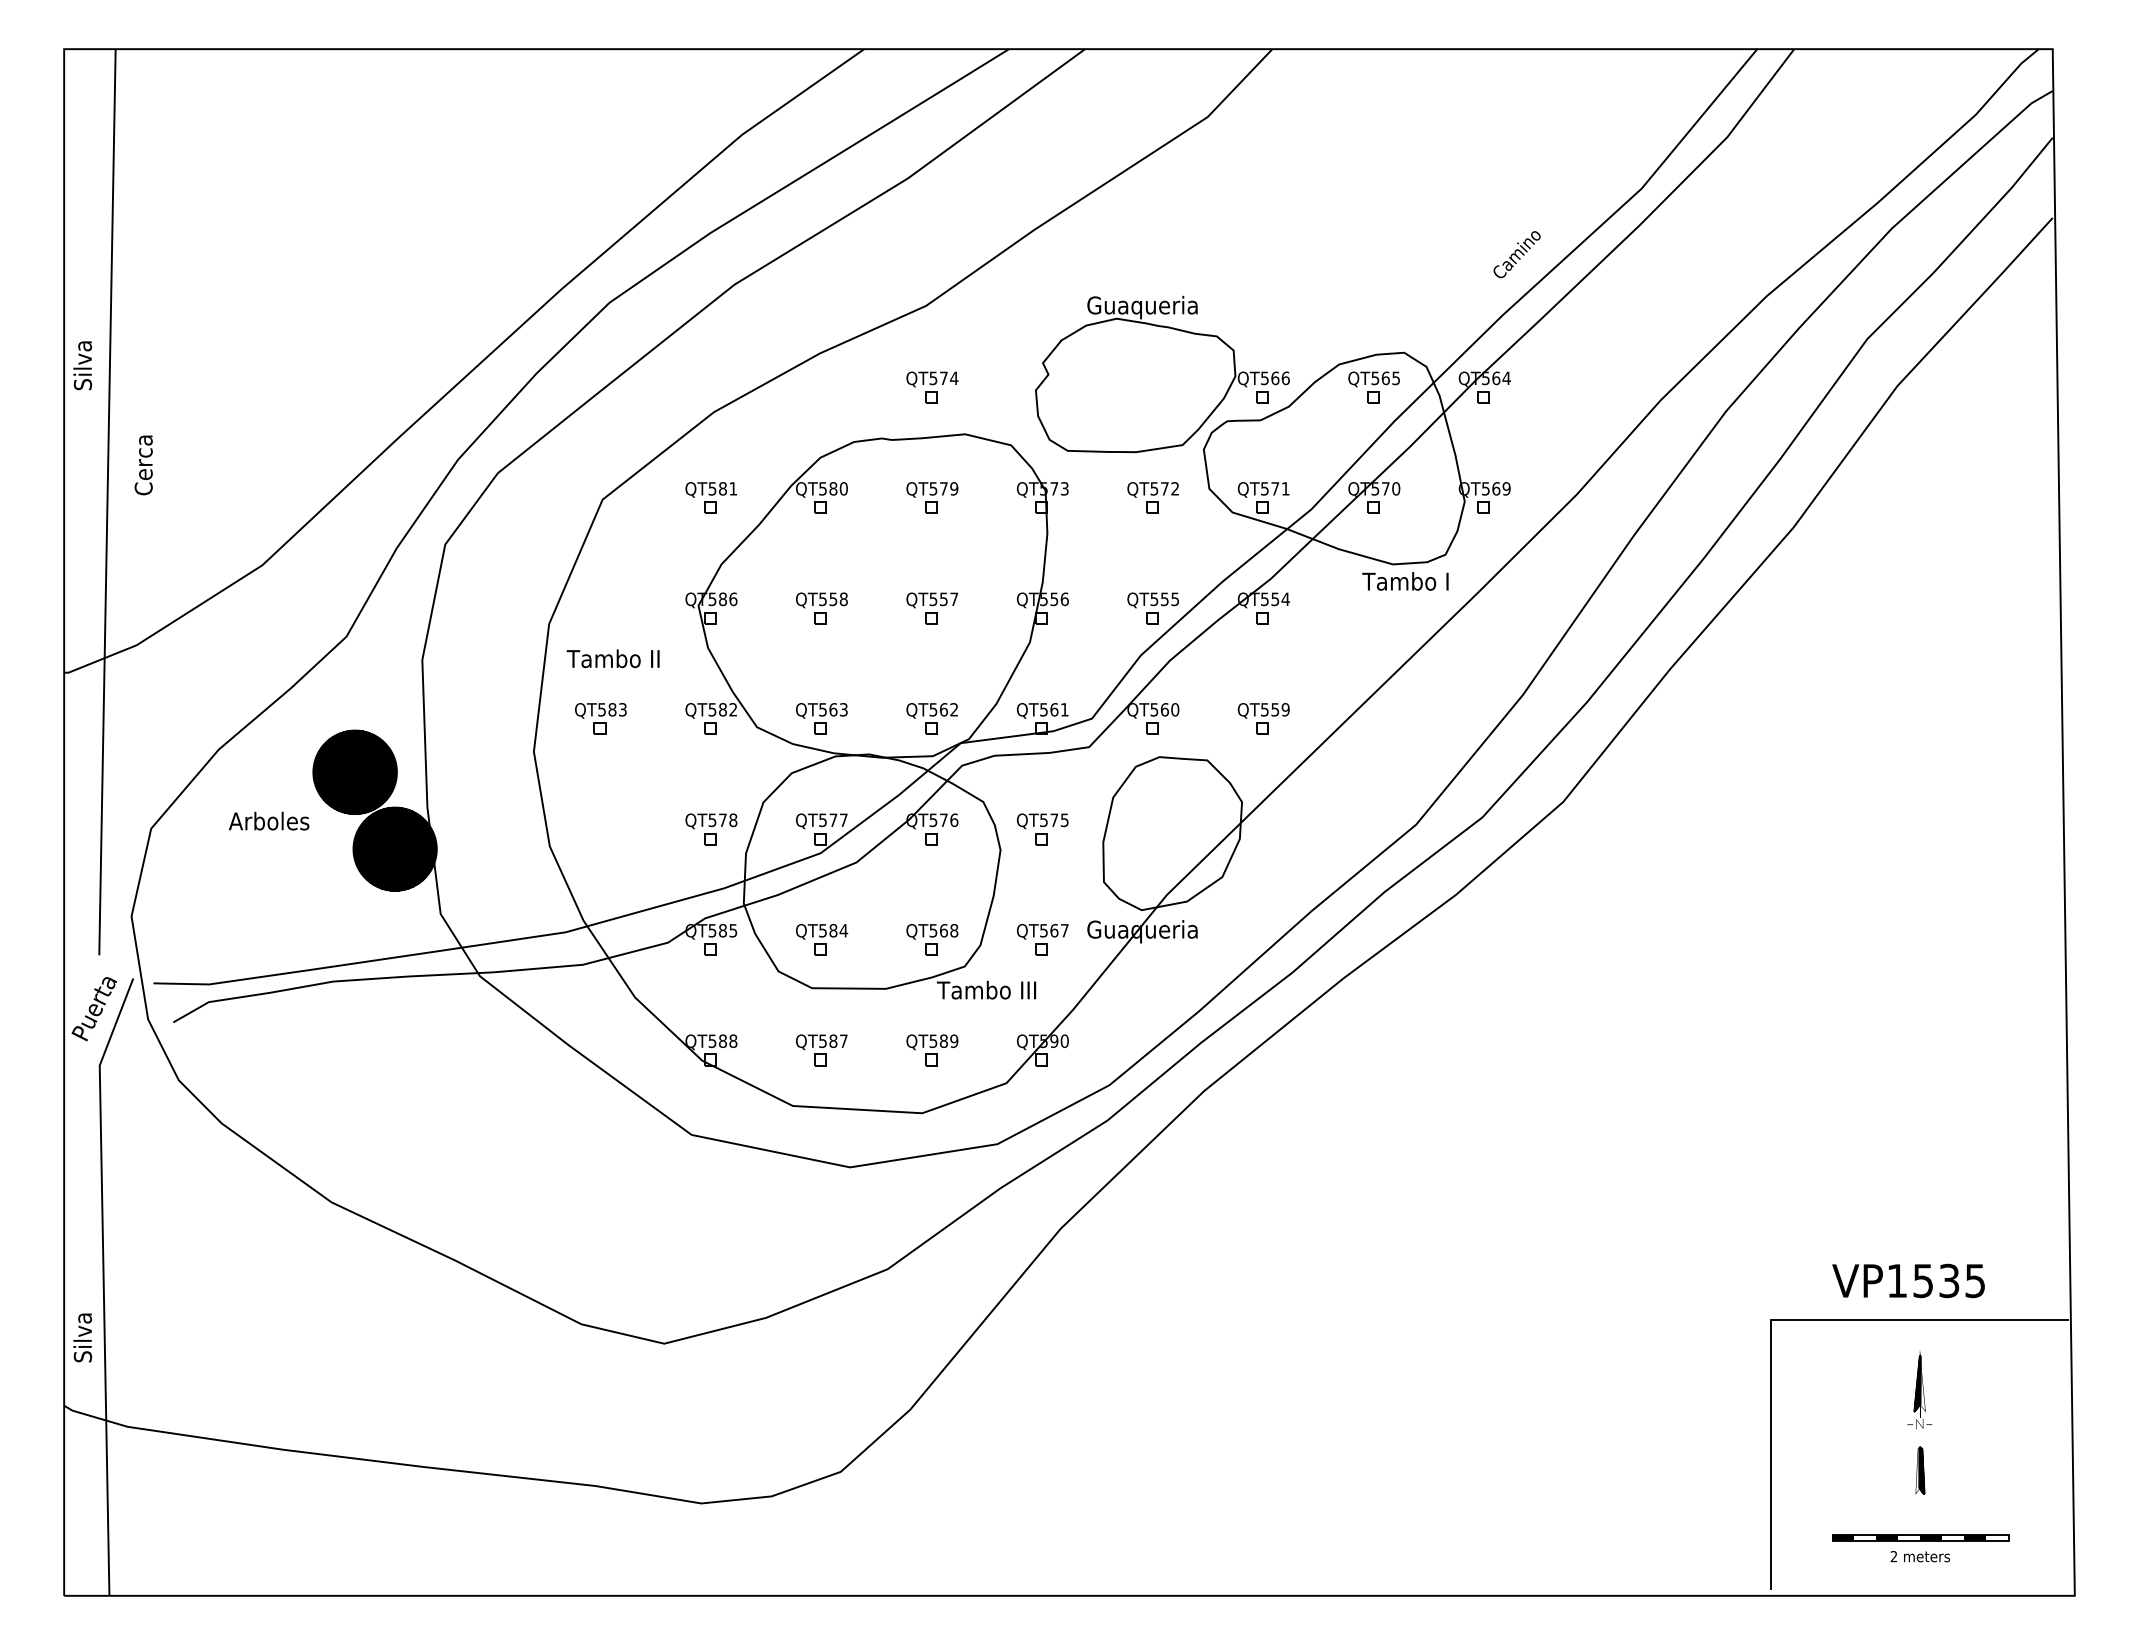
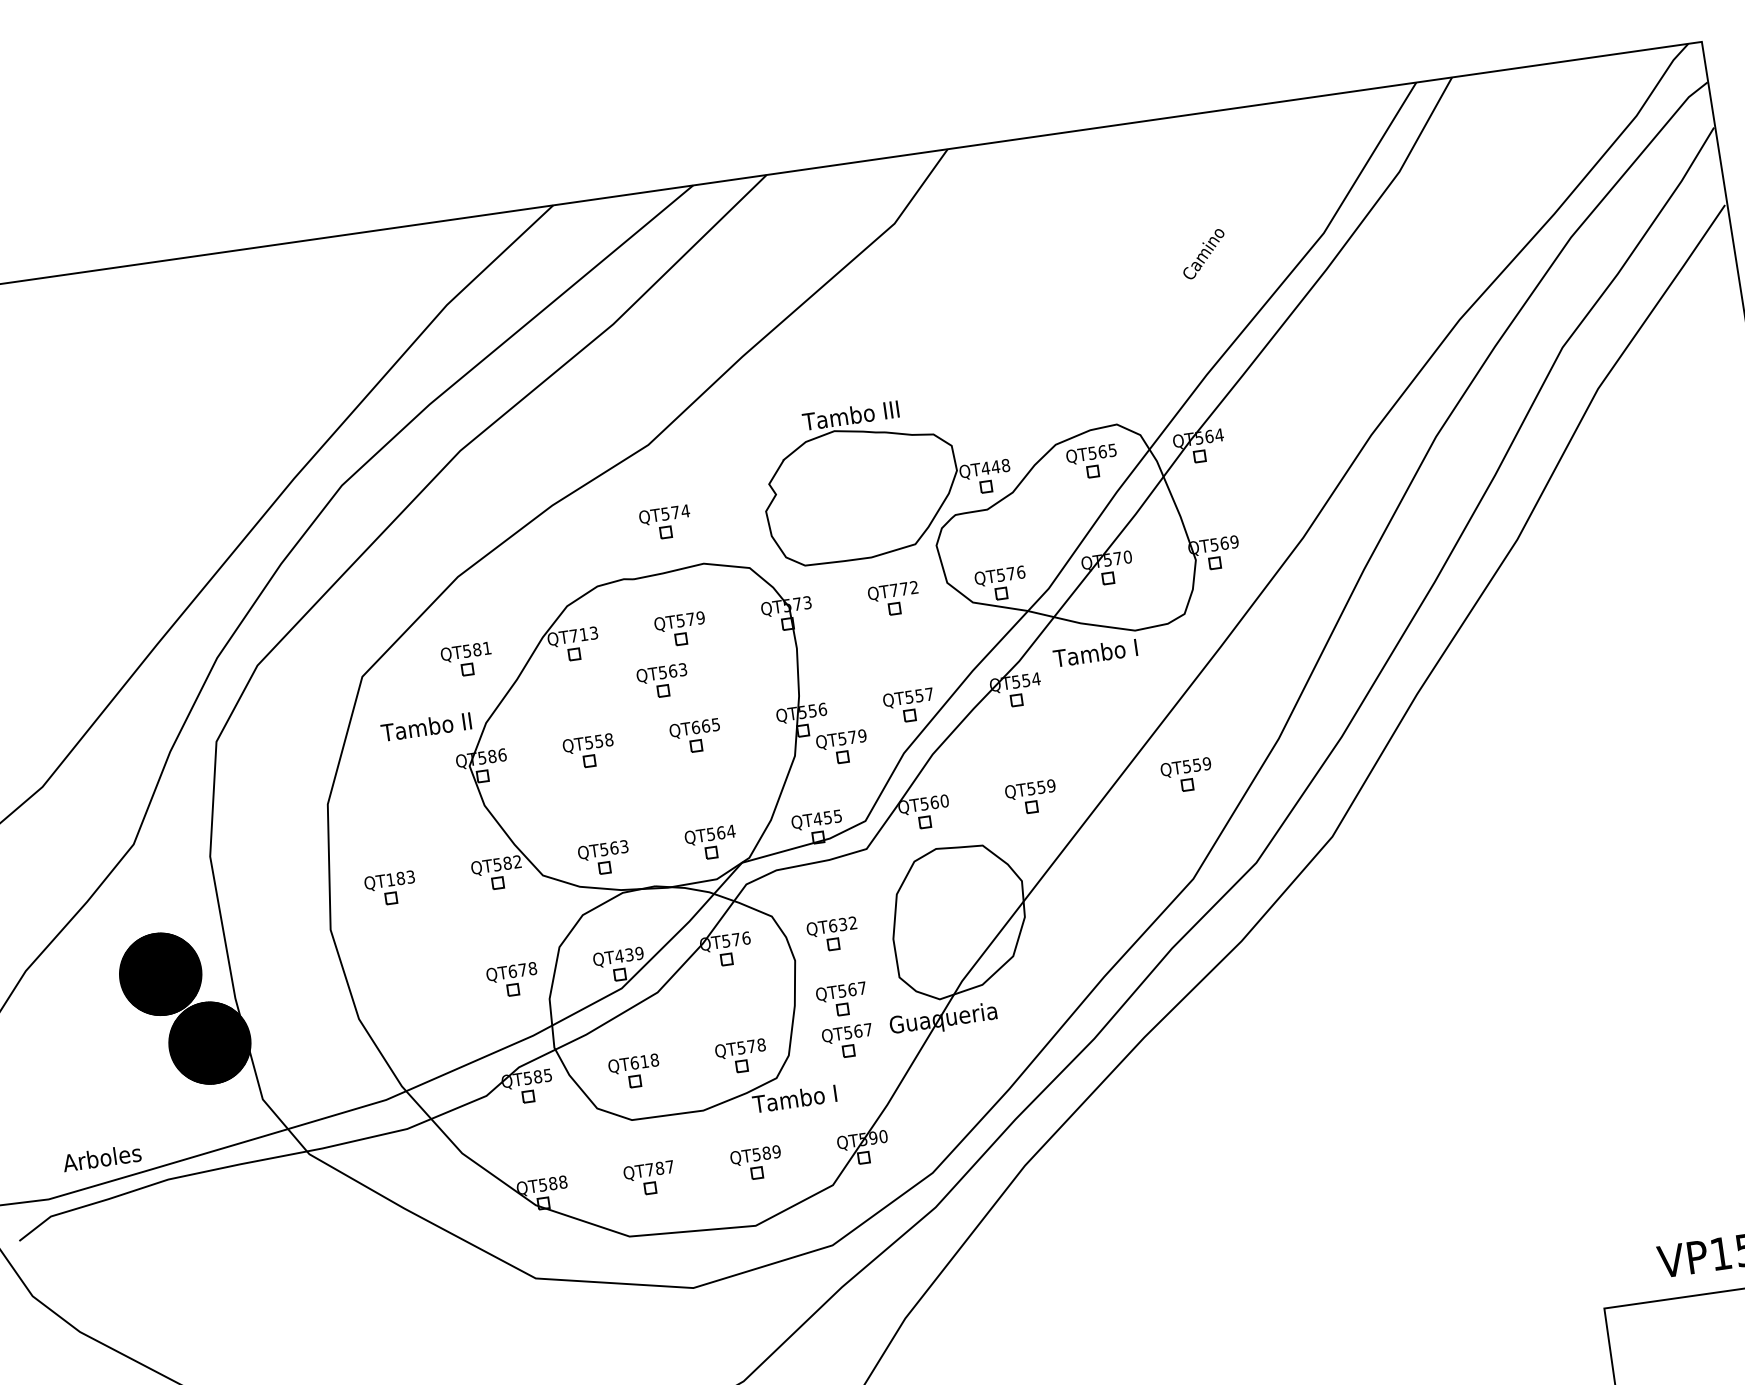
text: (1516, 254) -> (1203, 254), moved
text: (1141, 307) -> (856, 416), Guaqueria -> Tambo III
text: (1274, 378) -> (995, 467), QT566 -> QT448
text: (833, 488) -> (583, 634), QT580 -> QT713
text: (1154, 488) -> (894, 590), QT572 -> QT772
text: (1285, 488) -> (1020, 572), QT571 -> QT576
part: (906, 547) -> (662, 681), added
text: (1405, 581) -> (1095, 653), moved
text: (943, 599) -> (705, 726), QT557 -> QT665
text: (1174, 599) -> (928, 694), QT555 -> QT557
part: (1079, 640) -> (842, 747), added
text: (612, 658) -> (425, 726), moved
text: (601, 709) -> (390, 879), QT583 -> QT183
text: (954, 709) -> (731, 831), QT562 -> QT564
text: (1053, 709) -> (826, 817), QT561 -> QT455
part: (1424, 718) -> (1186, 775), added
text: (269, 820) -> (102, 1157), moved
text: (712, 820) -> (512, 971), QT578 -> QT678
text: (832, 820) -> (628, 955), QT577 -> QT439
text: (1054, 820) -> (843, 924), QT575 -> QT632
part: (1042, 896) -> (842, 999), added
text: (833, 930) -> (644, 1061), QT584 -> QT618
text: (944, 930) -> (752, 1046), QT568 -> QT578
text: (1031, 990) -> (844, 1092), Tambo III -> Tambo I
text: (822, 1041) -> (649, 1170), QT587 -> QT787

